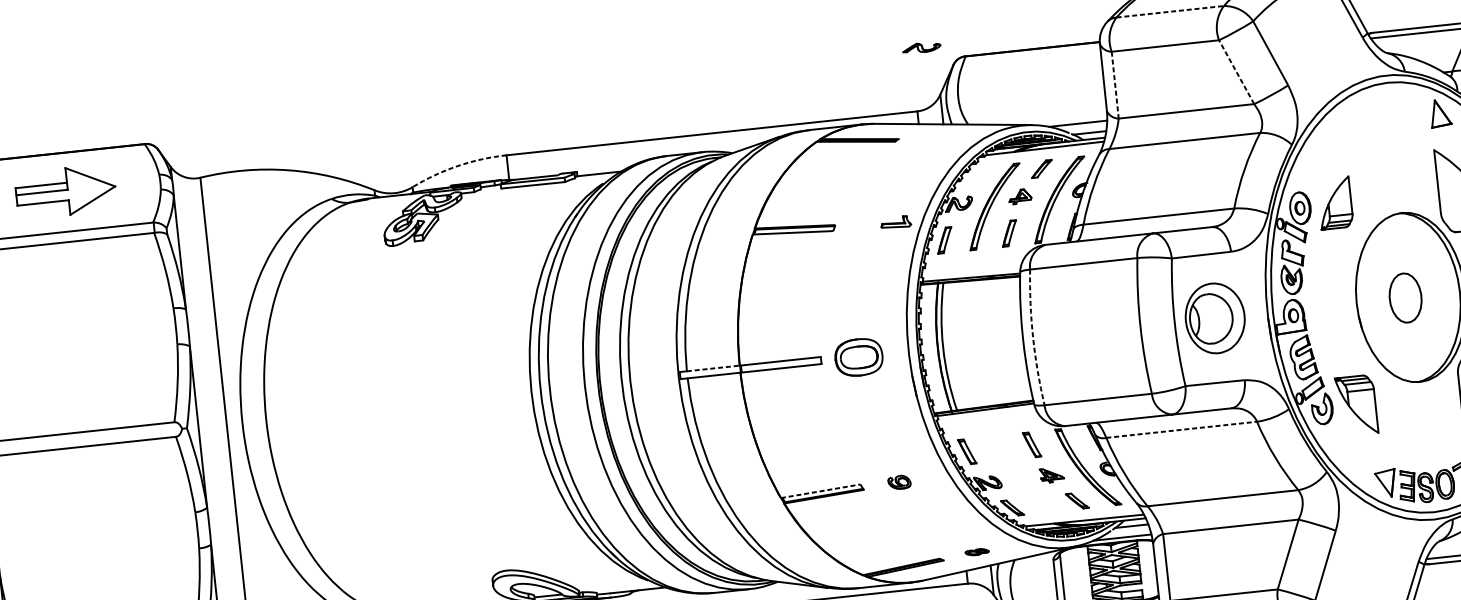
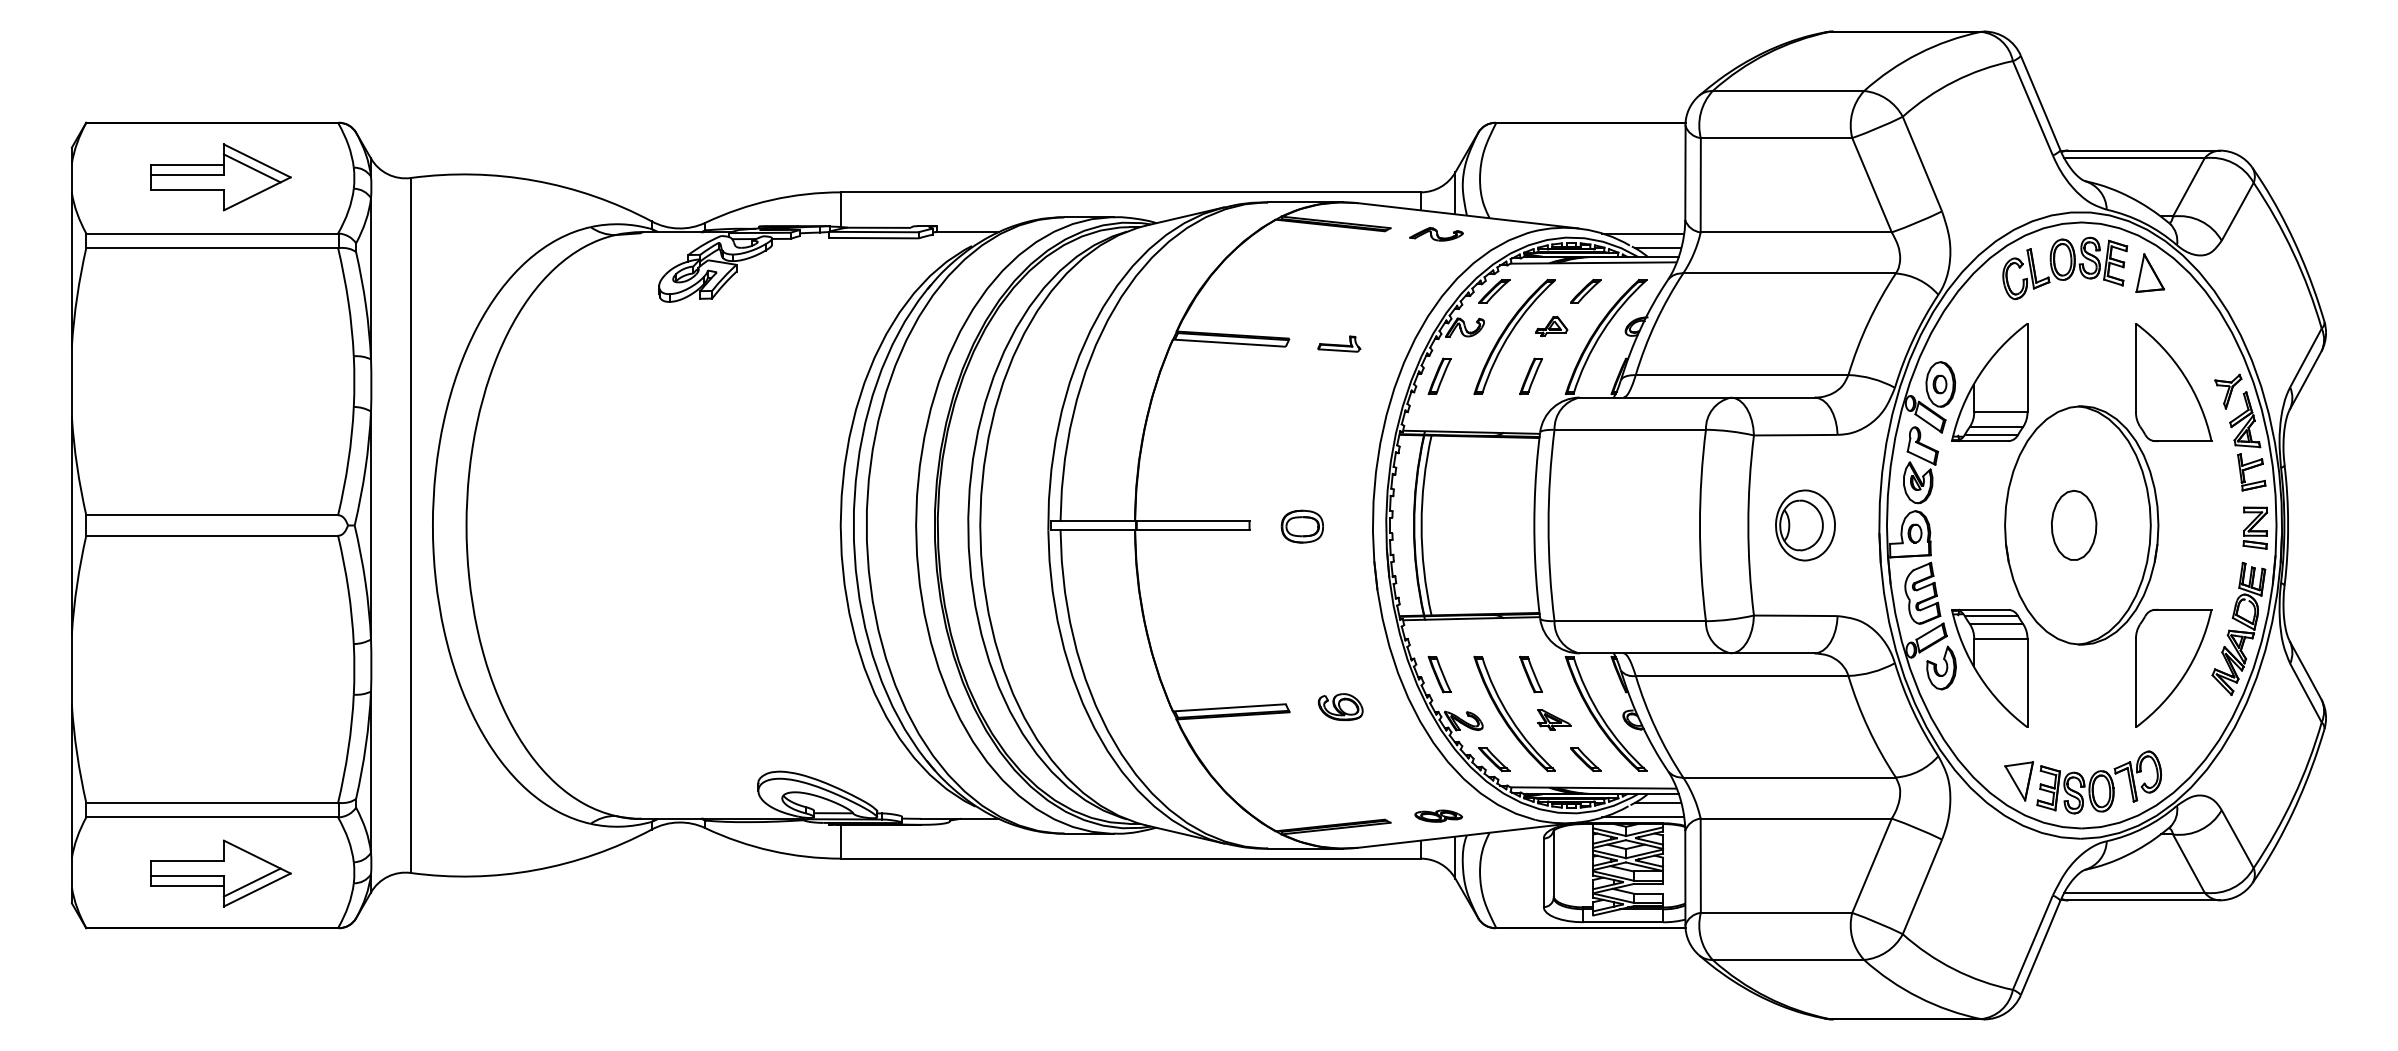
line: (1170, 12) -> (1788, 91), dashed -> solid
part: (921, 47) -> (1436, 234), moved
line: (1236, 71) -> (1871, 184), dashed -> solid
line: (1115, 85) -> (1700, 185), dashed -> solid
part: (1380, 116) -> (2065, 268), added
arc: (457, 166) -> (771, 200), dashed -> solid
part: (977, 176) -> (1494, 291), added
line: (86, 183) -> (251, 168), added
part: (1334, 203) -> (1989, 382), size x1.67
part: (895, 222) -> (1339, 343), moved
part: (1215, 318) -> (1805, 525), size x0.71
arc: (1033, 337) -> (1548, 525), dashed -> solid
part: (858, 357) -> (1301, 526), size x0.62
line: (713, 368) -> (1098, 520), dashed -> solid
part: (1356, 405) -> (1989, 667), size x1.43
line: (1181, 429) -> (1742, 675), dashed -> solid
part: (1023, 473) -> (1514, 713), added
part: (899, 482) -> (1340, 707), size x1.43
line: (820, 491) -> (1229, 707), dashed -> solid
part: (977, 551) -> (1438, 815), size x1.43

